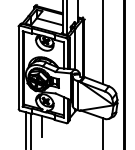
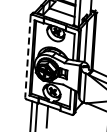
line: (18, 67) -> (27, 56), solid -> dashed

